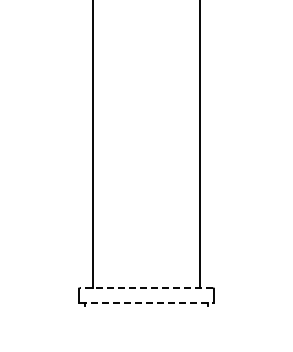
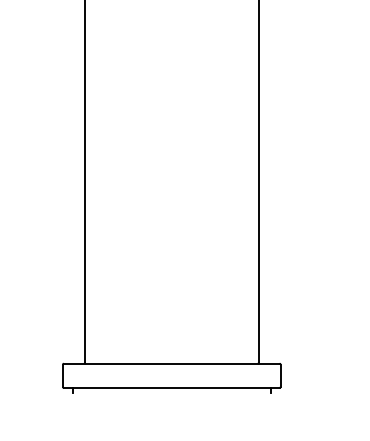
line: (146, 288) -> (171, 364), dashed -> solid
line: (146, 303) -> (171, 388), dashed -> solid

